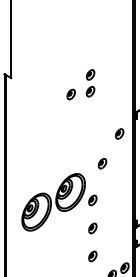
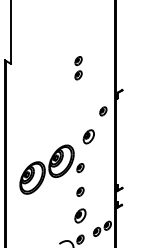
part: (70, 94) -> (61, 77), removed
part: (102, 163) -> (88, 136), size x1.6
part: (92, 256) -> (80, 215), size x1.6

